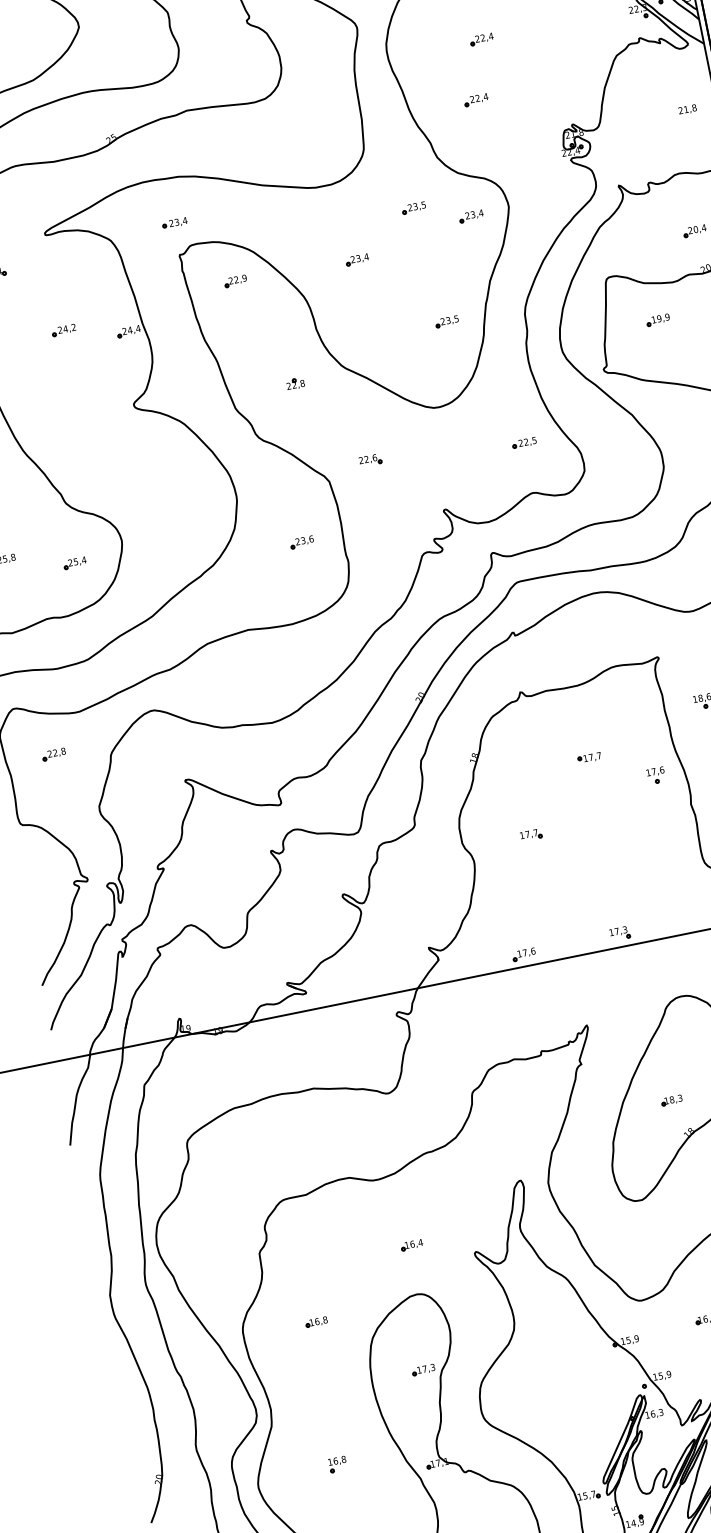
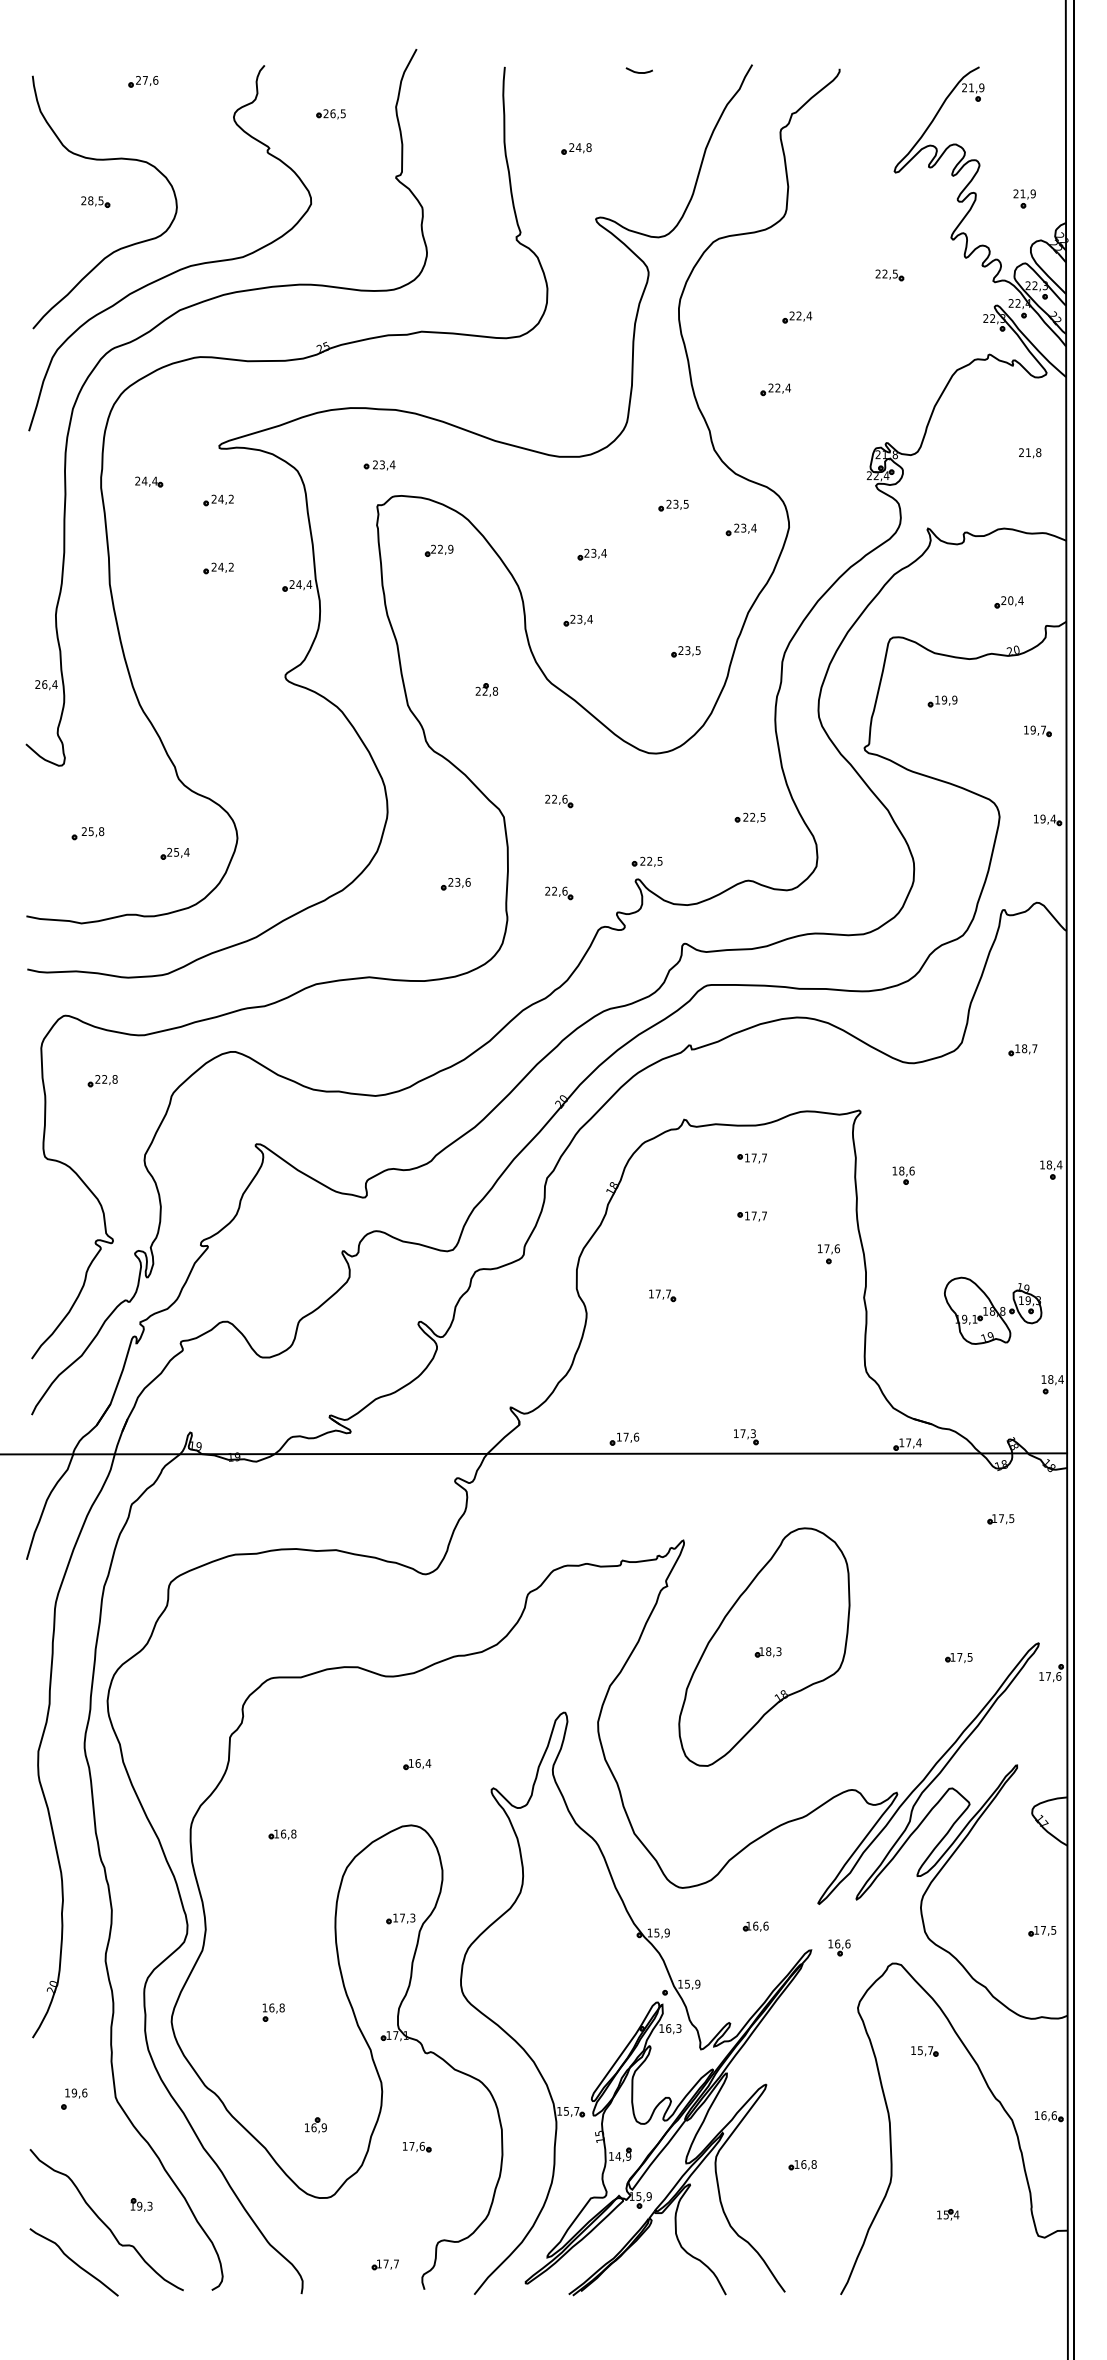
part: (52, 276) -> (218, 500), added
part: (356, 314) -> (577, 620), added
part: (449, 494) -> (646, 861), added
part: (385, 533) -> (559, 893), added
part: (579, 712) -> (751, 1158), added

